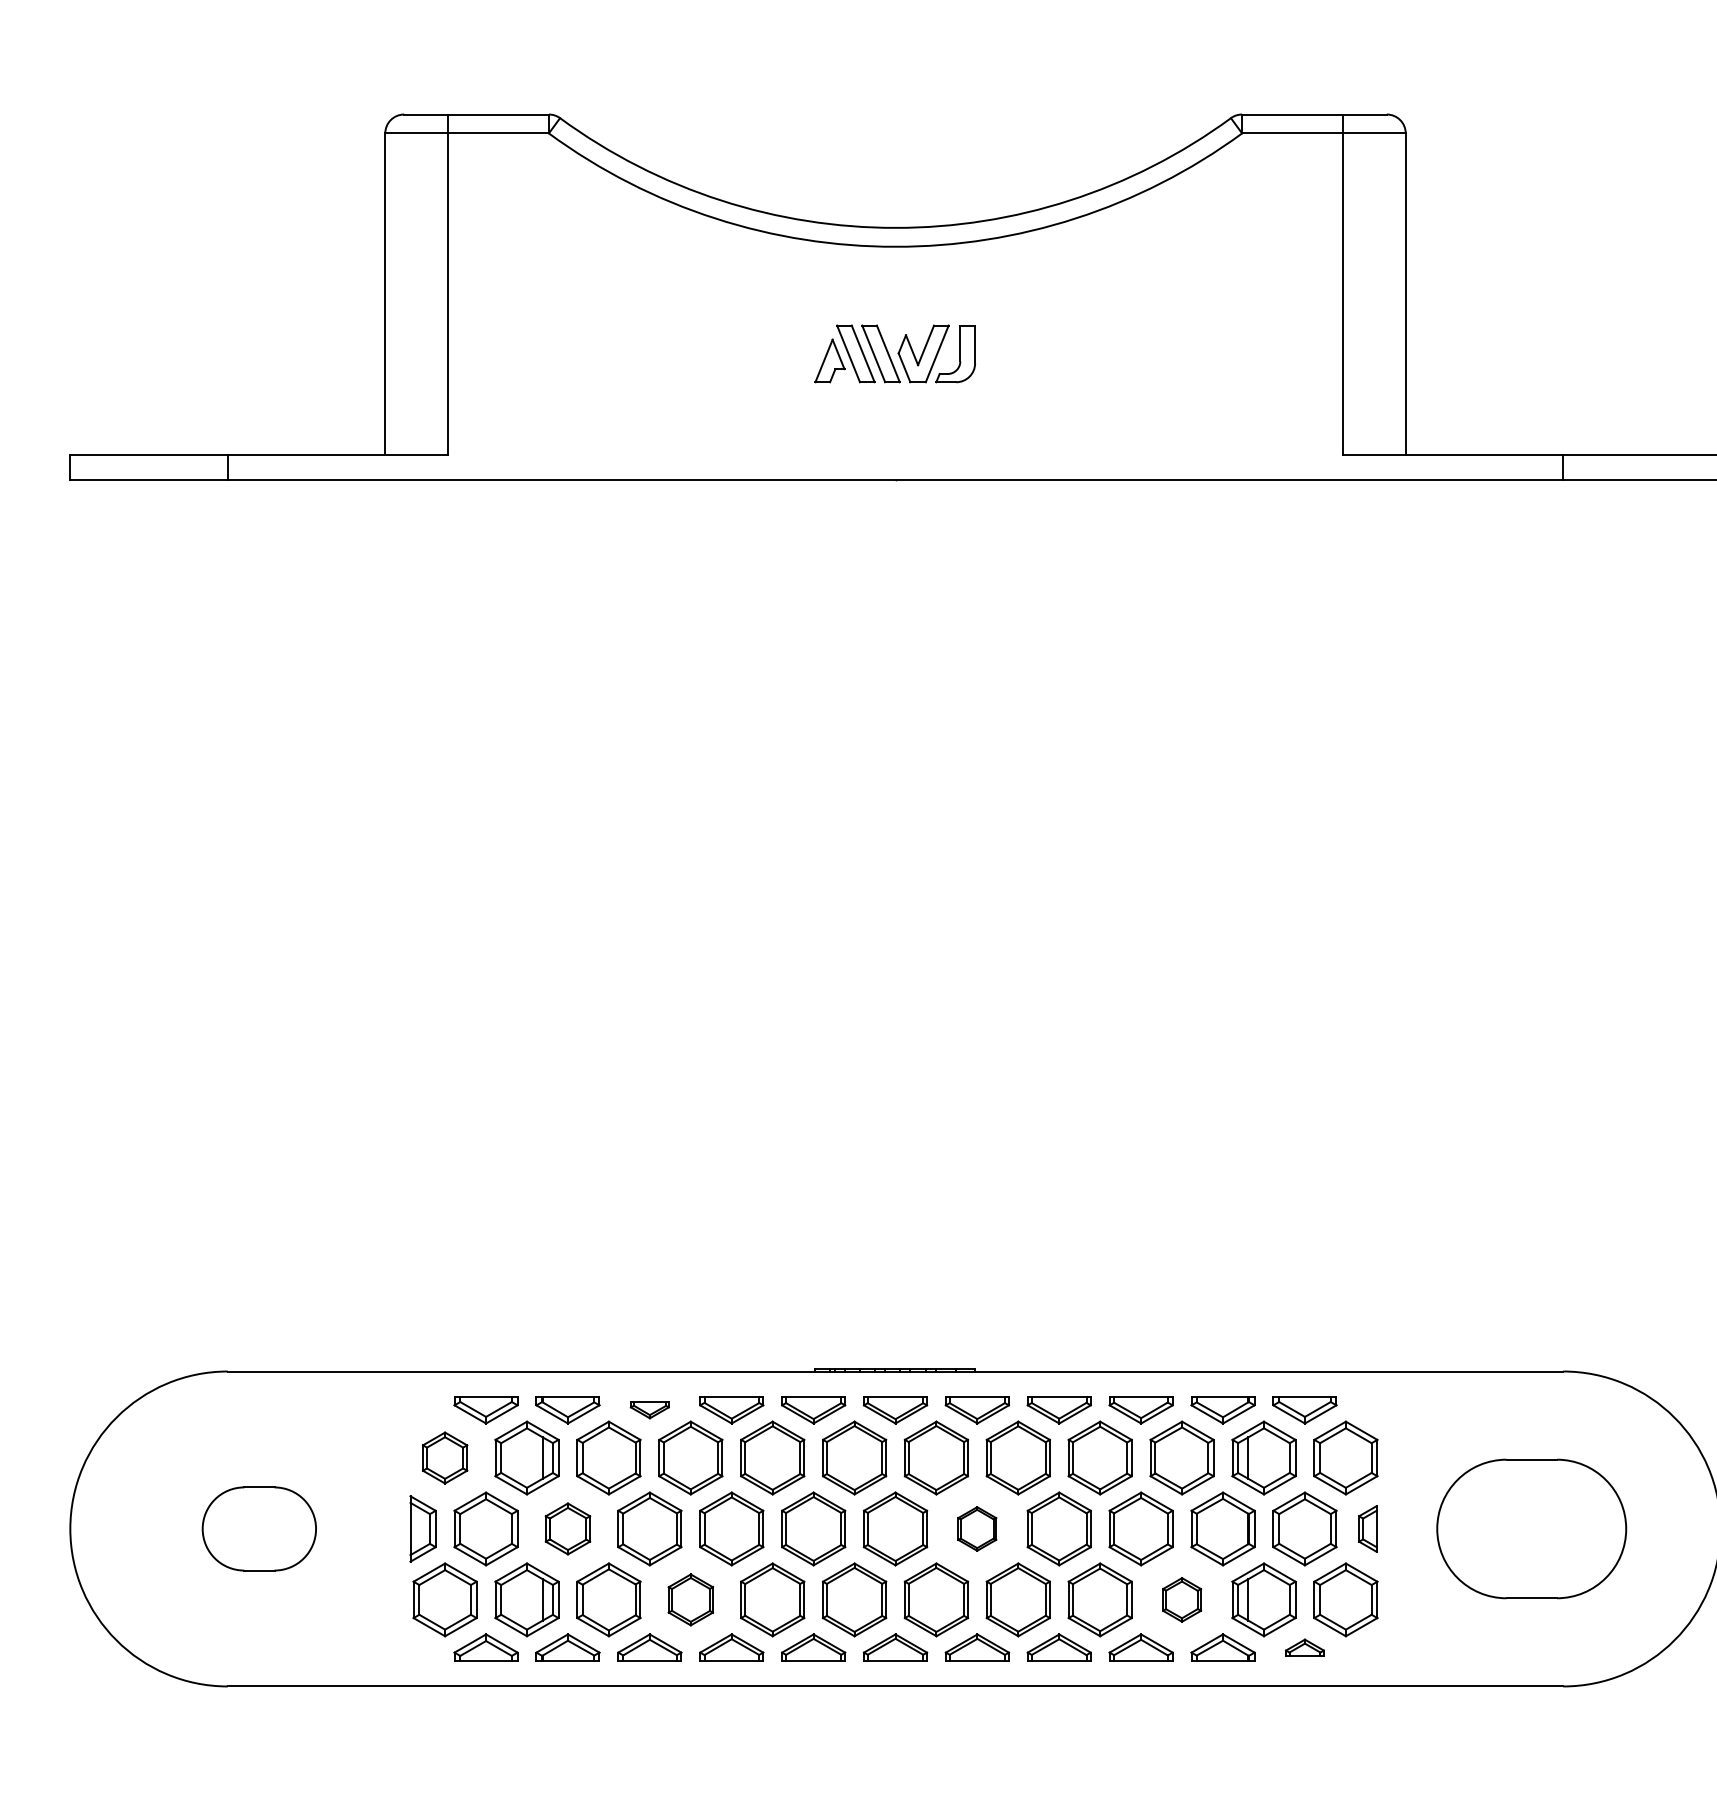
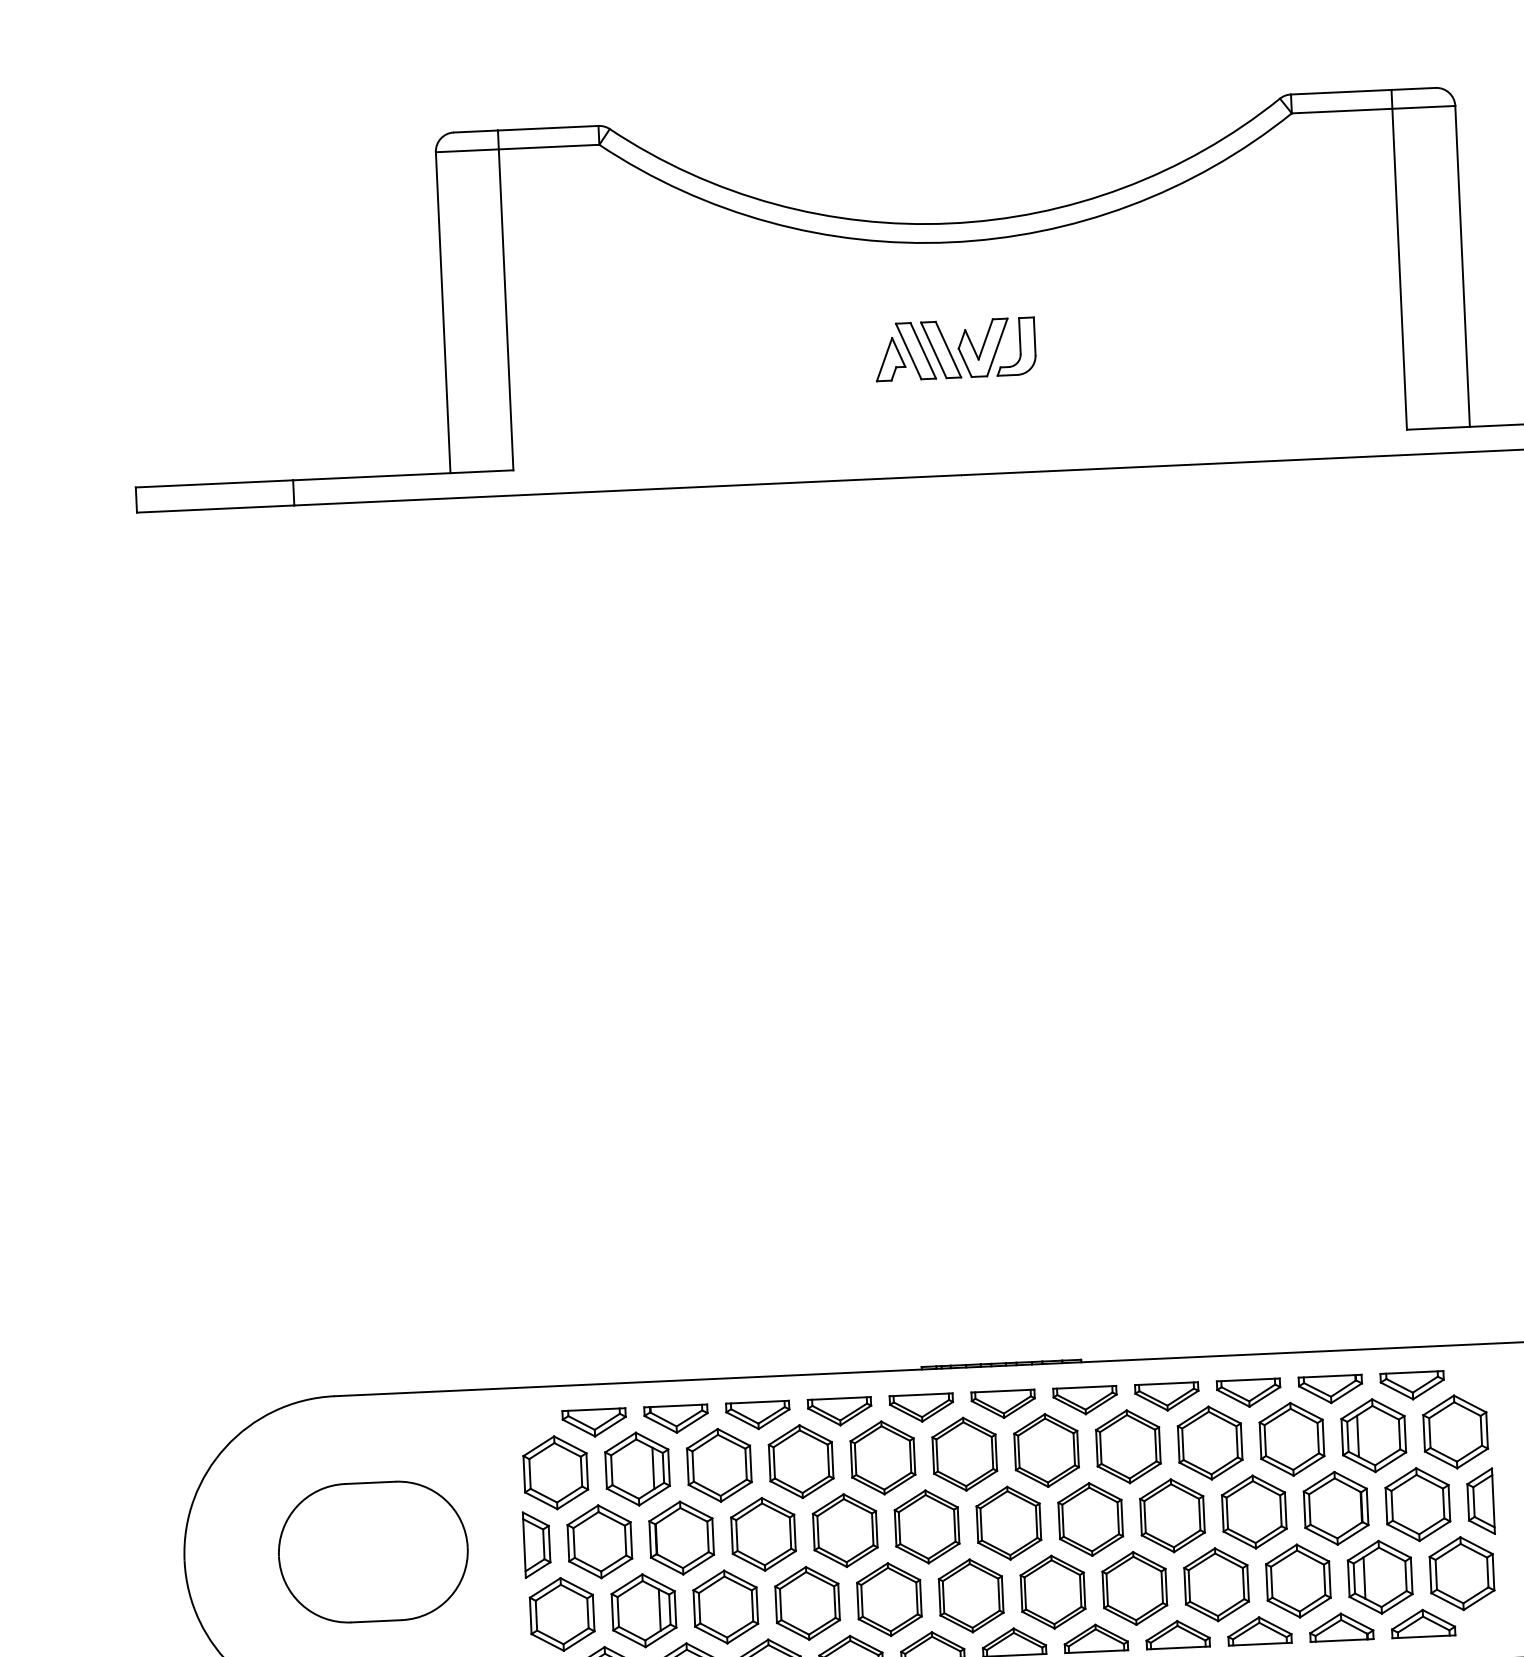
part: (649, 1410) -> (757, 1416), size x1.67
part: (444, 1457) -> (555, 1472), size x1.43
part: (259, 1528) -> (373, 1551), size x1.67
part: (567, 1528) -> (681, 1537), size x1.43
part: (976, 1528) -> (1089, 1519), size x1.67
part: (1367, 1528) -> (1480, 1501), size x1.43
part: (690, 1599) -> (807, 1602), size x1.43
part: (1181, 1599) -> (1297, 1580), size x1.67
part: (1304, 1647) -> (1422, 1623), size x1.67

